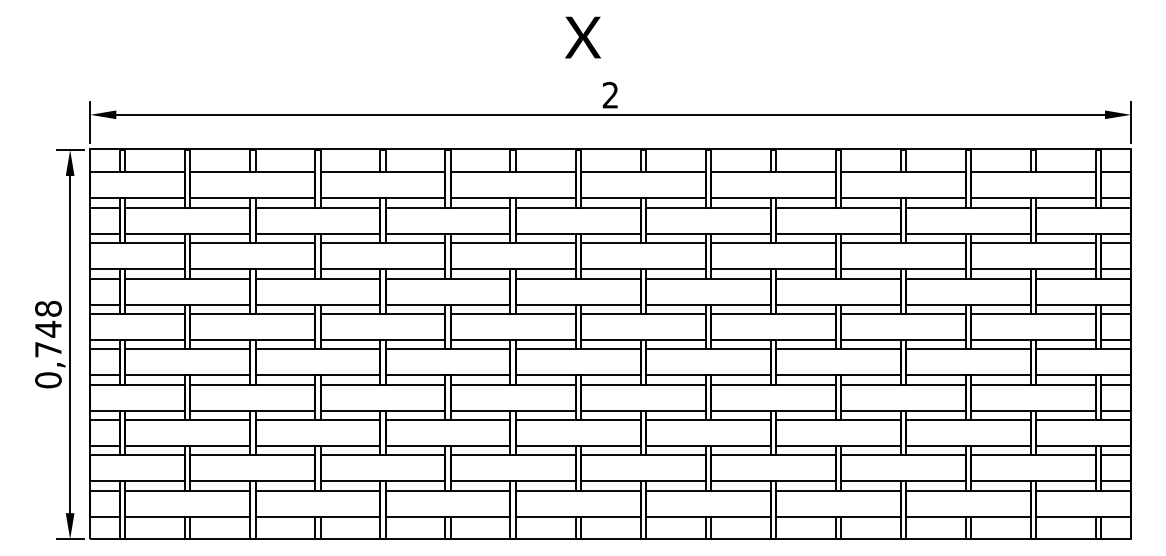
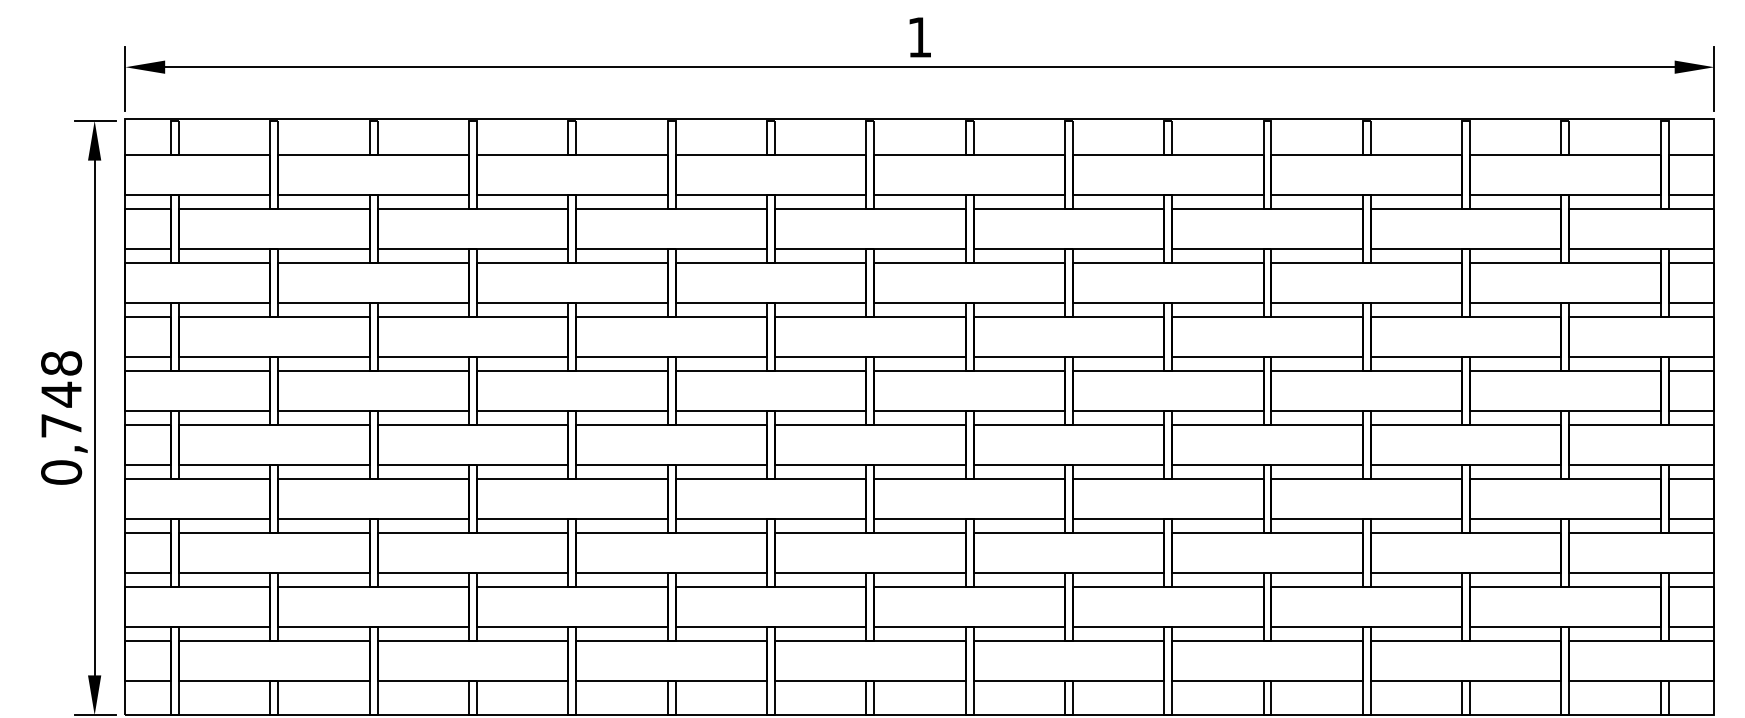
text: (609, 94) -> (918, 36), 2 -> 1

